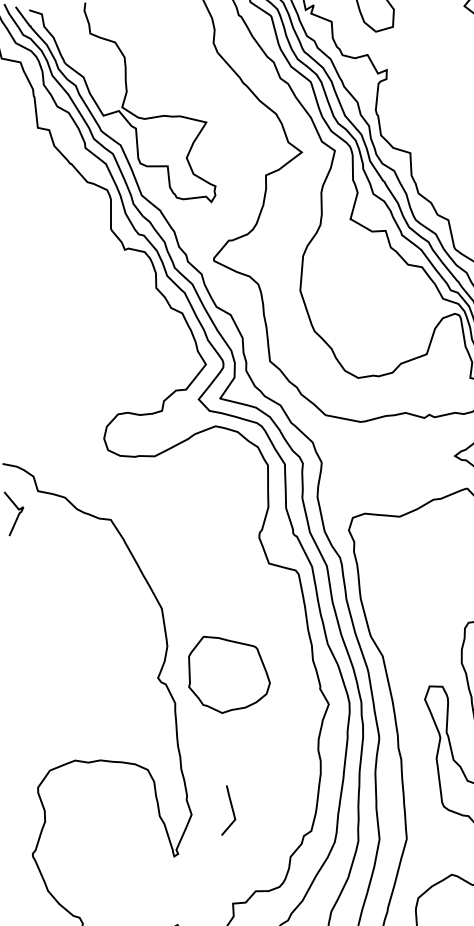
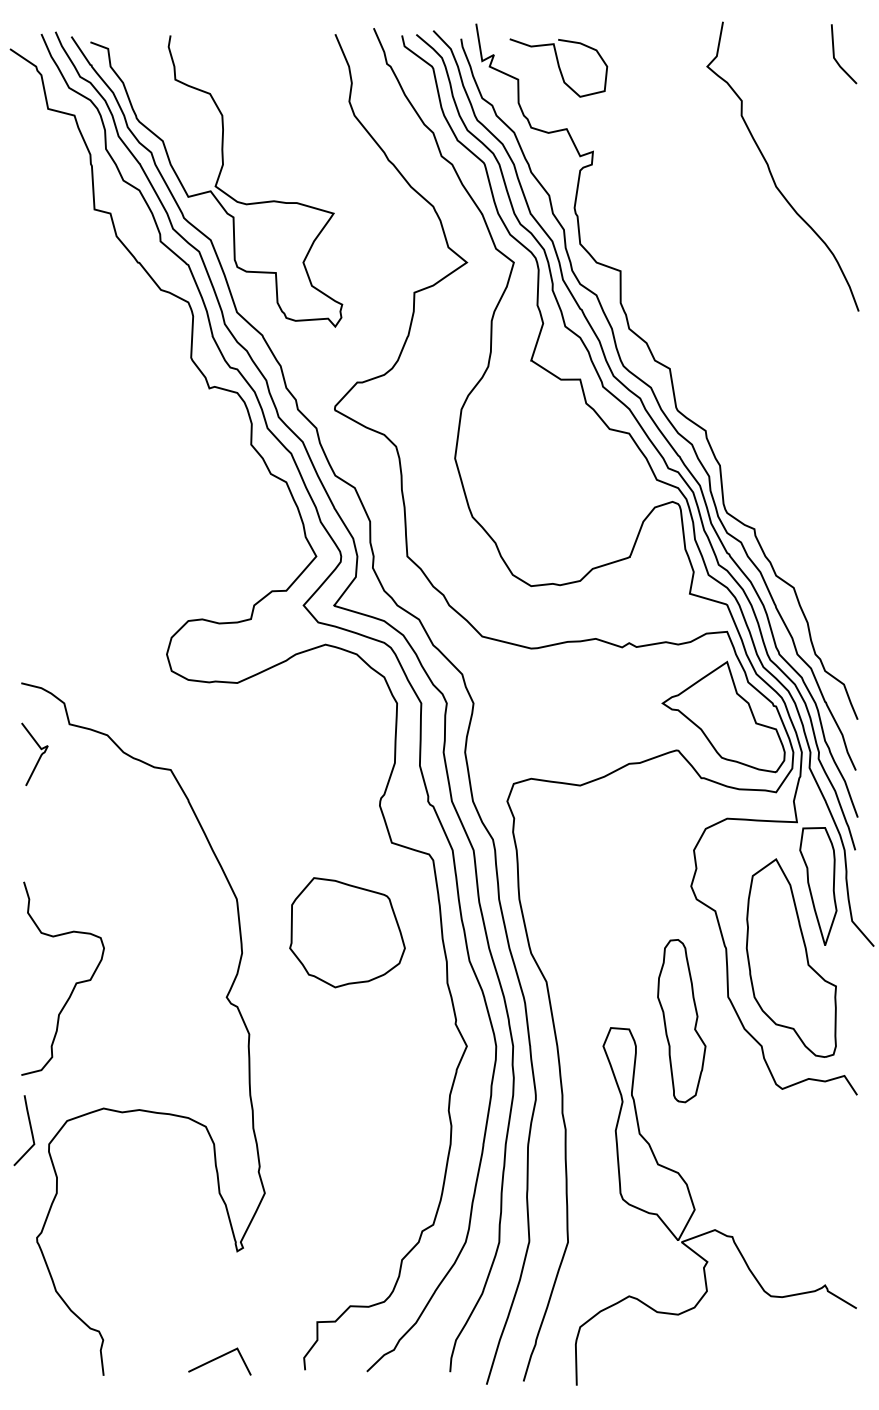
part: (228, 673) -> (347, 932), moved
curve: (50, 674) -> (74, 984), added
line: (232, 810) -> (30, 1130), moved

